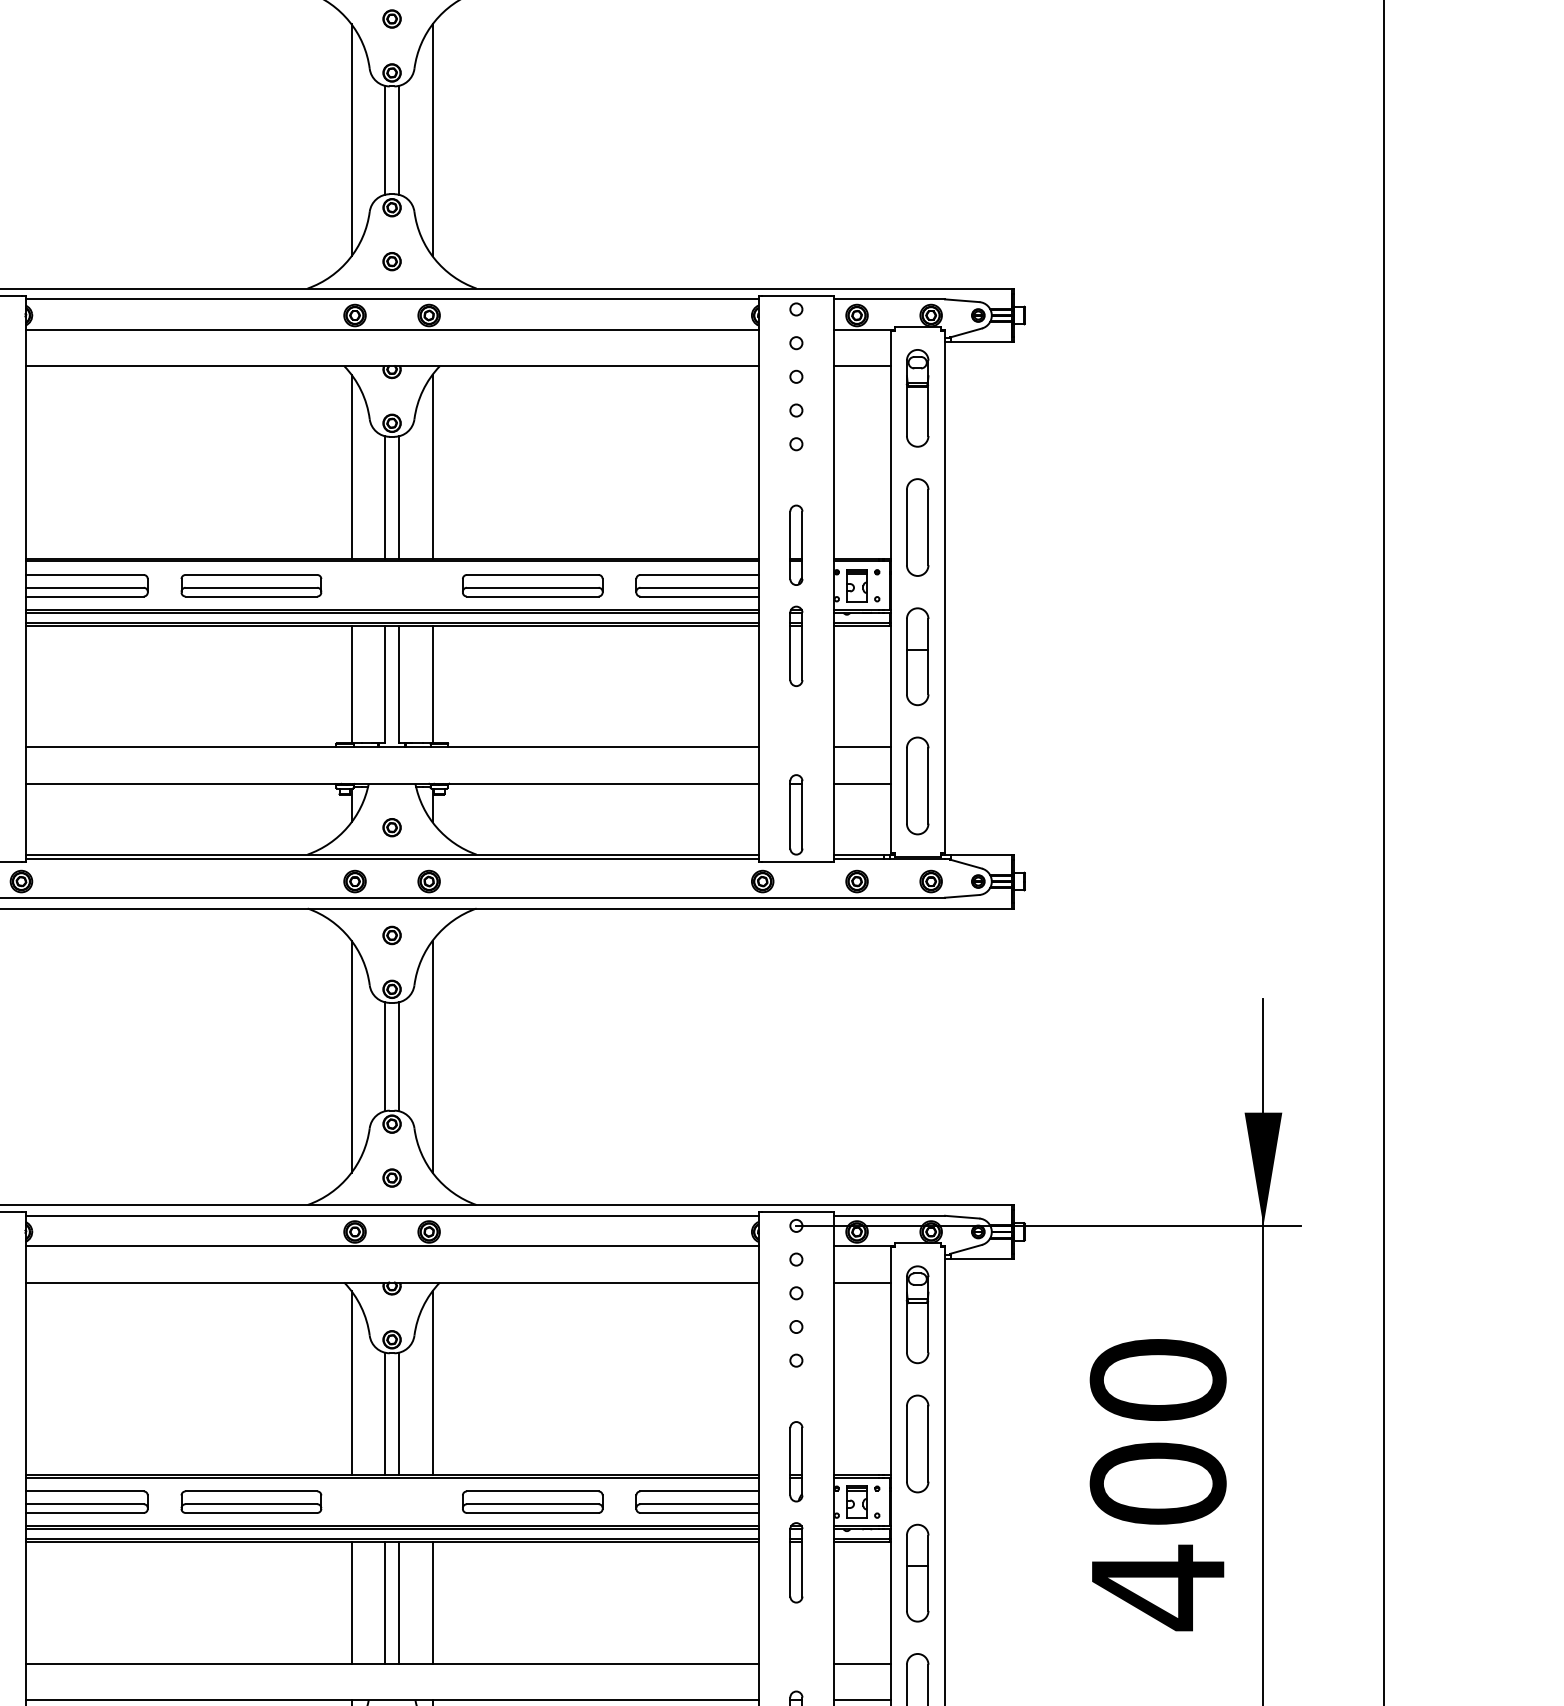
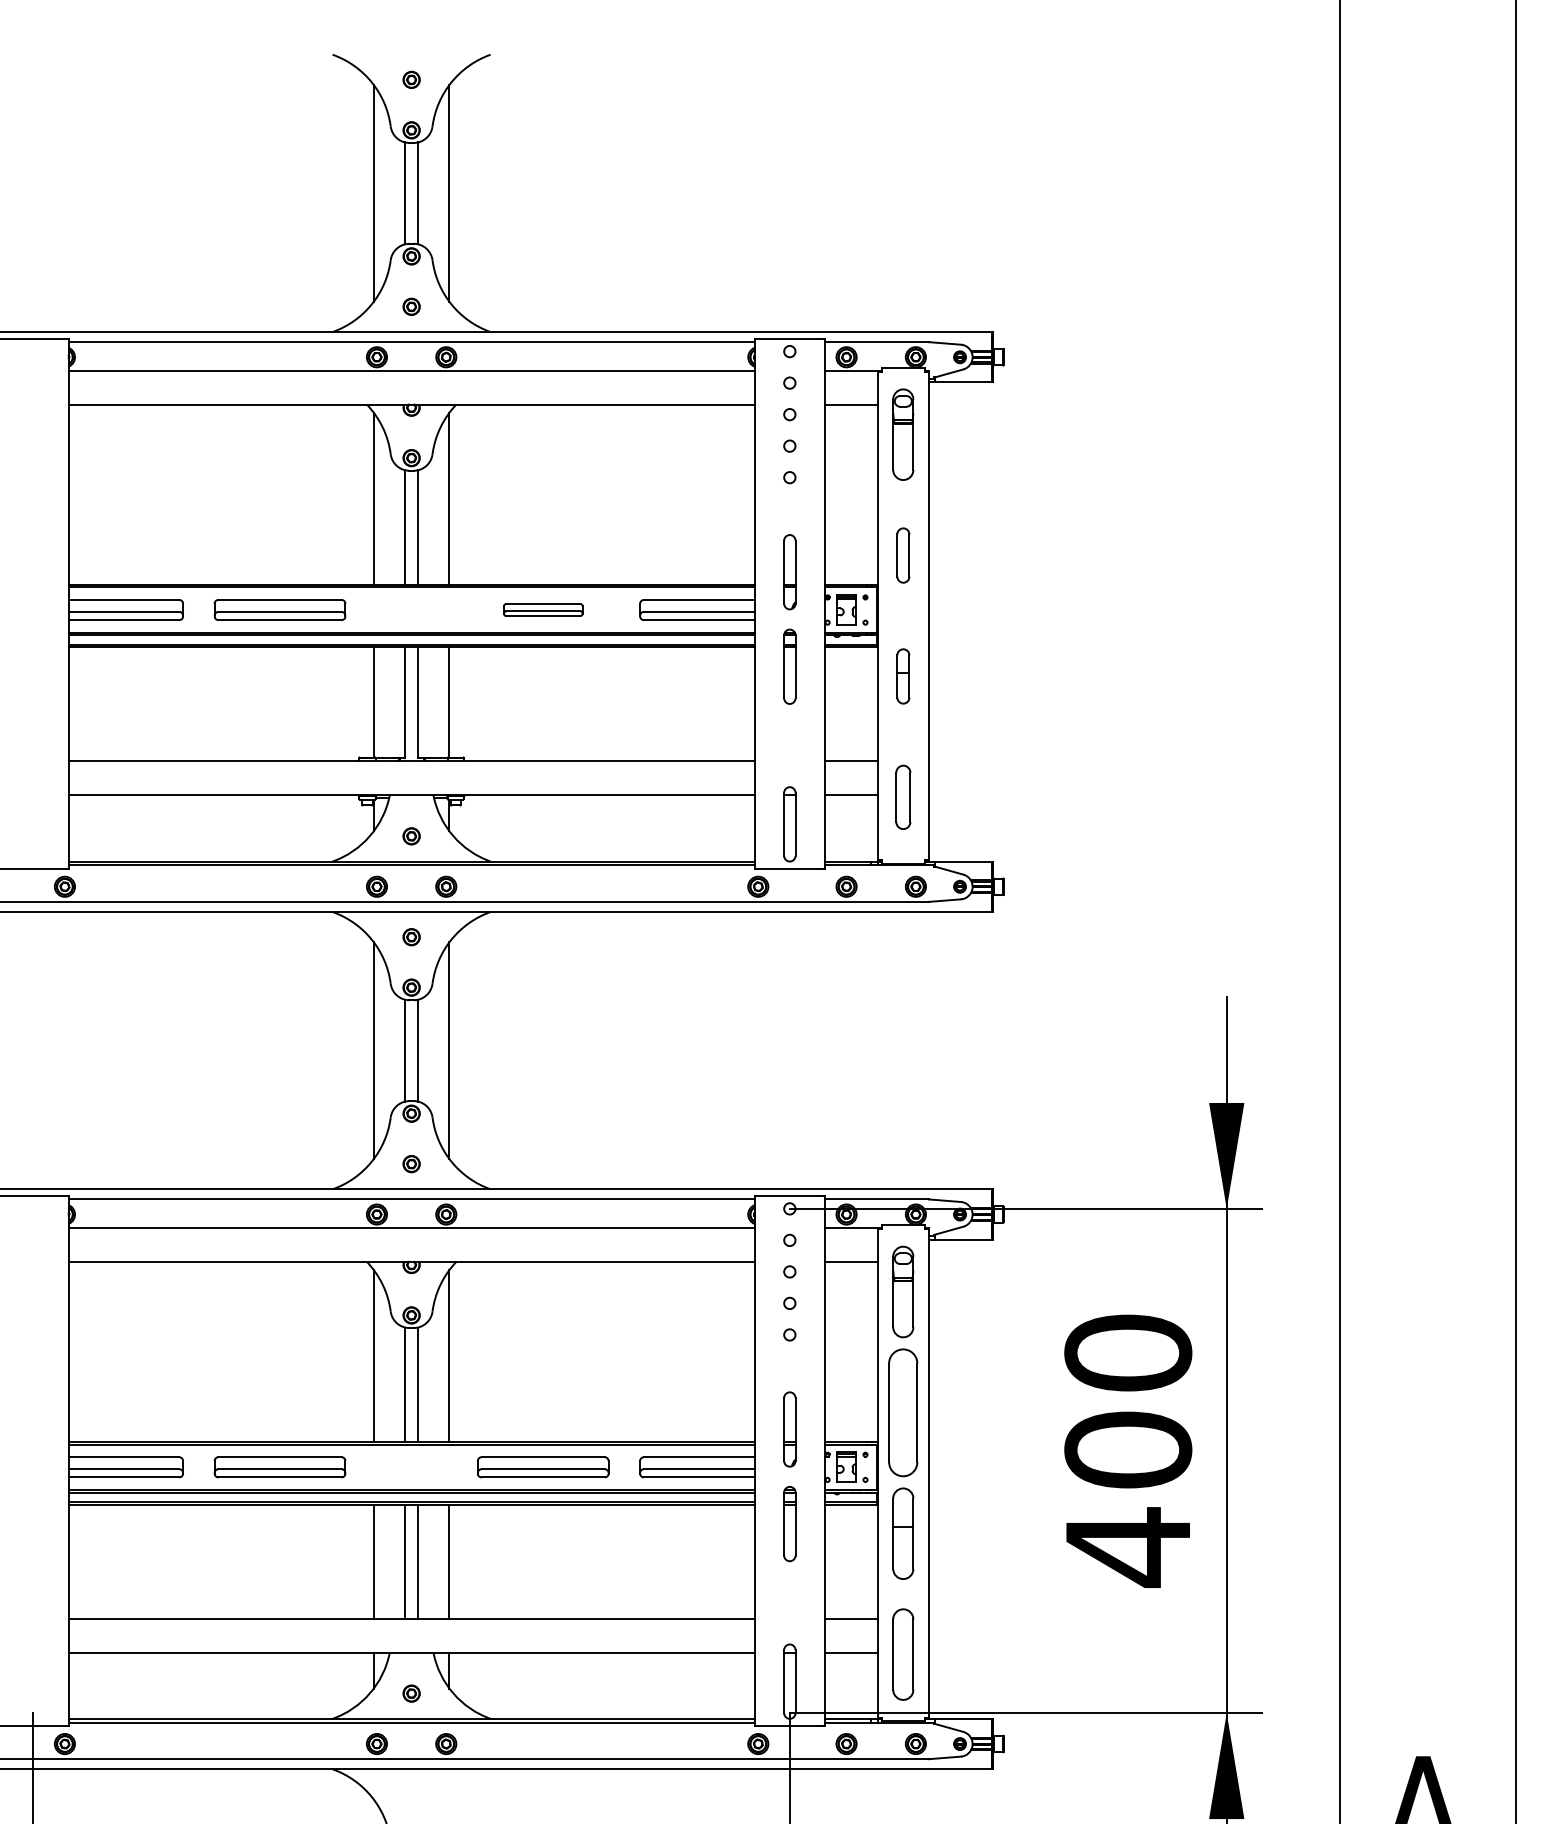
part: (917, 527) -> (903, 555), size x0.6
part: (533, 585) -> (543, 609), size x0.6
part: (917, 656) -> (903, 676), size x0.6
part: (917, 786) -> (903, 797), size x0.7
part: (917, 1443) -> (903, 1412), size x1.4

